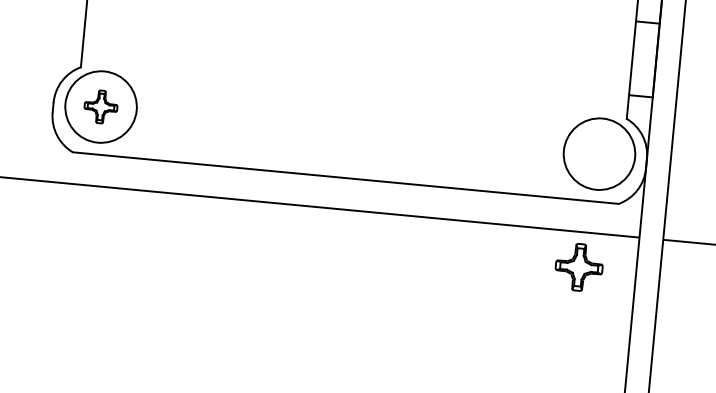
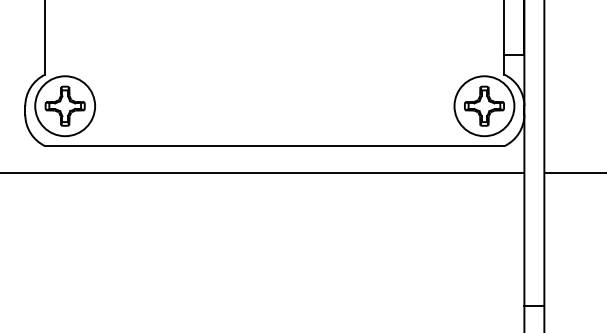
part: (100, 106) -> (64, 105), size x1.43
part: (579, 266) -> (484, 105), moved

